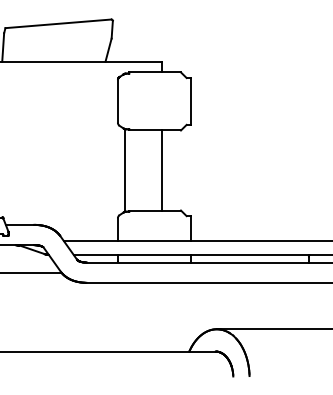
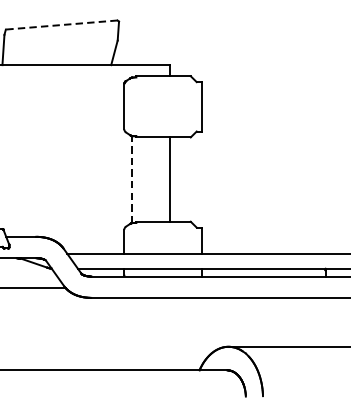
line: (58, 23) -> (61, 24), solid -> dashed
line: (125, 170) -> (132, 179), solid -> dashed

